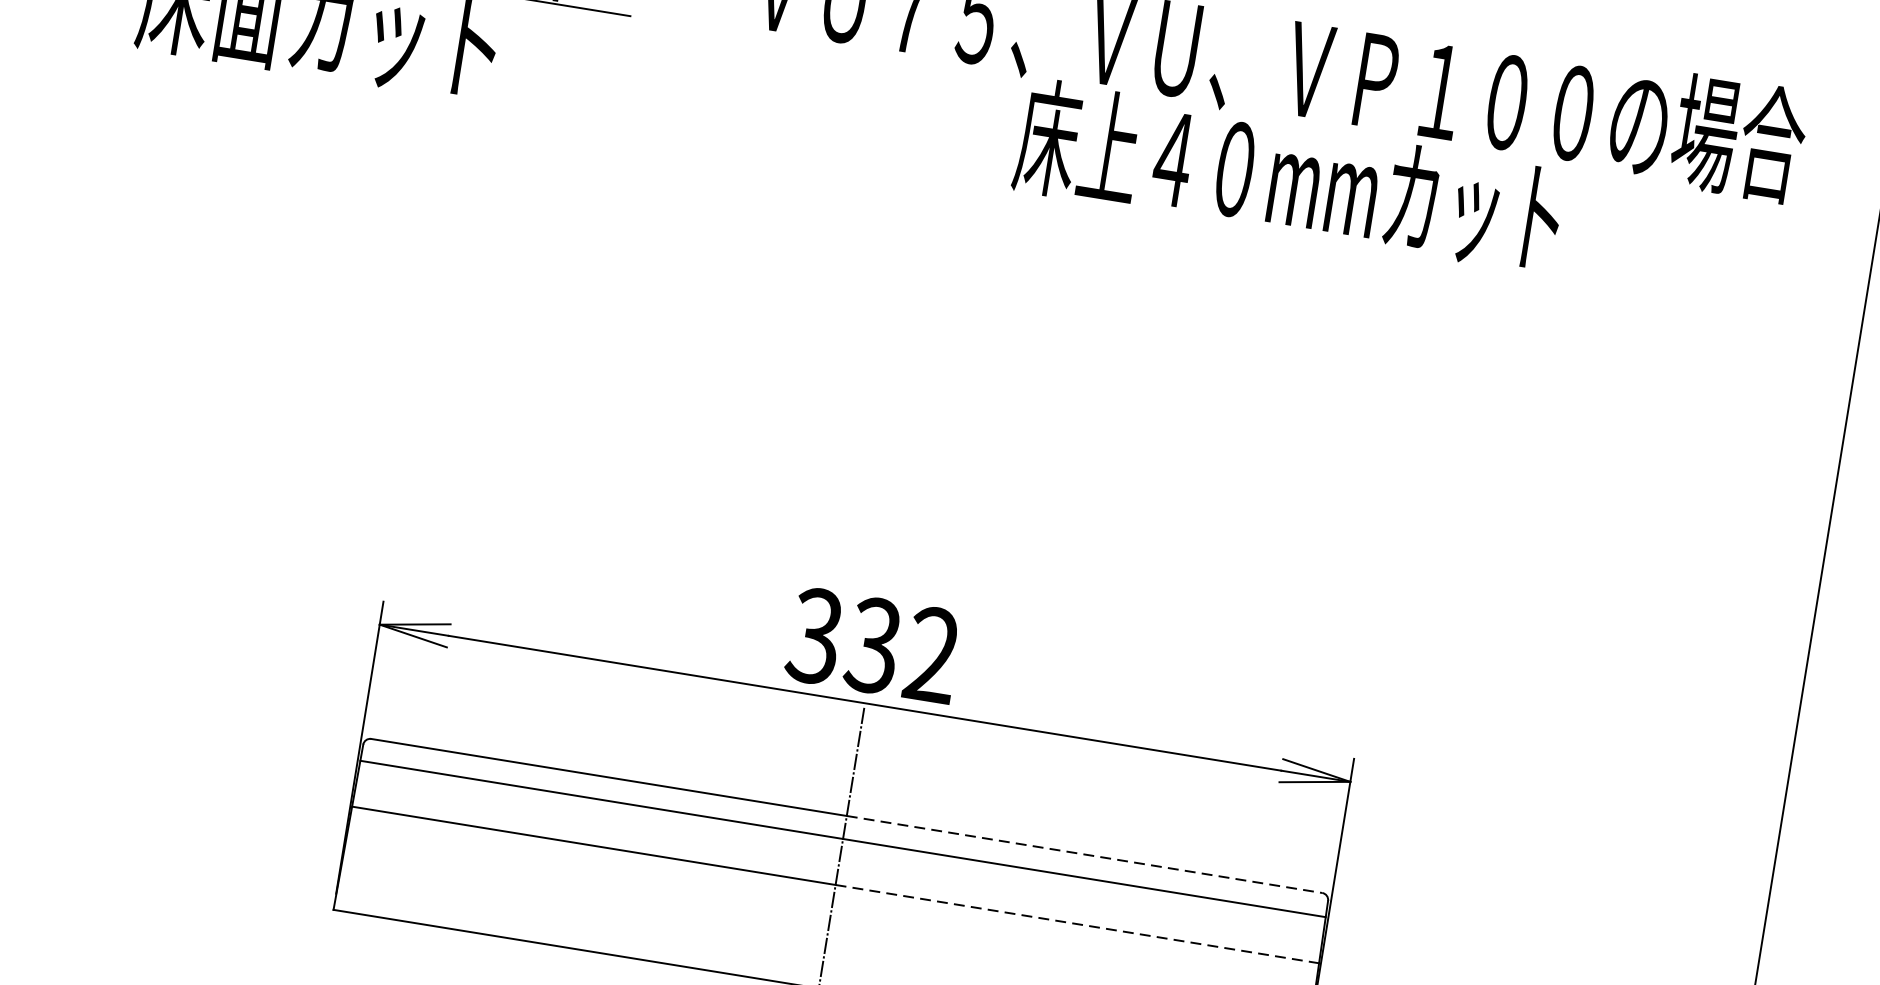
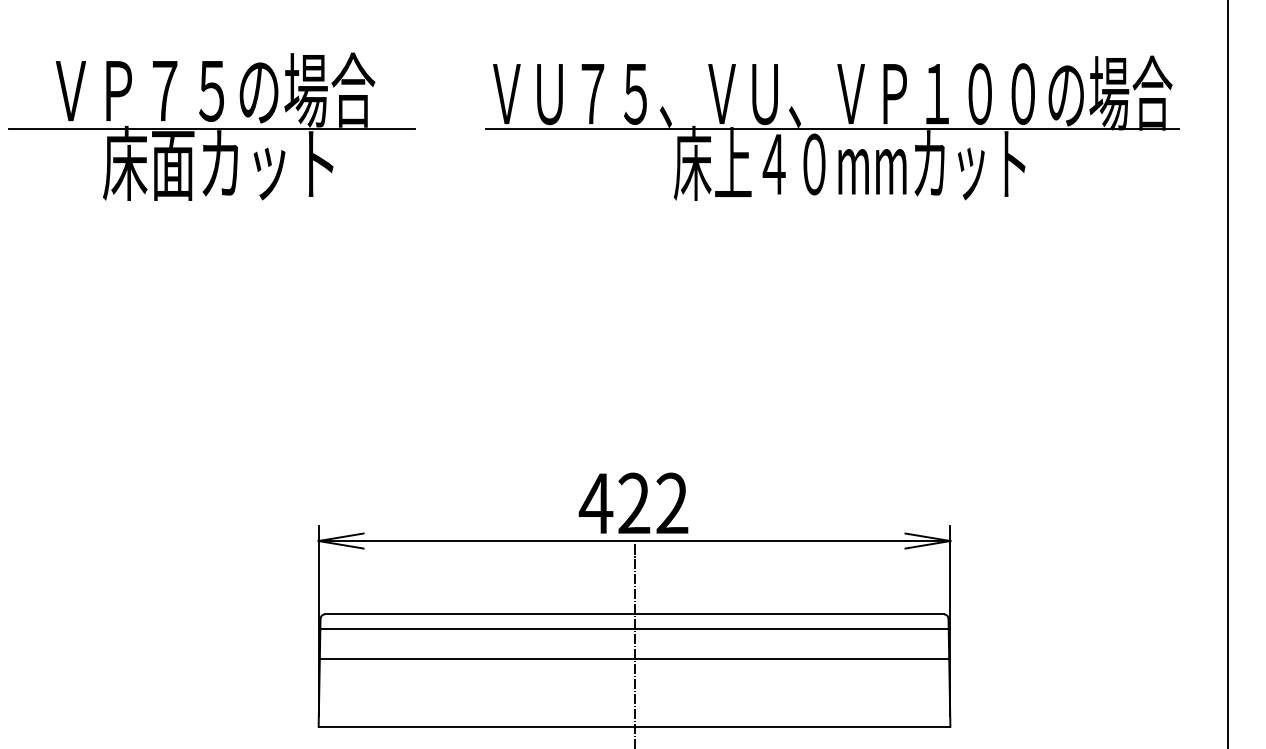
line: (1270, 120) -> (831, 129), added
text: (843, 640) -> (614, 503), 332 -> 422
line: (1084, 854) -> (789, 614), dashed -> solid
line: (1078, 924) -> (792, 659), dashed -> solid

